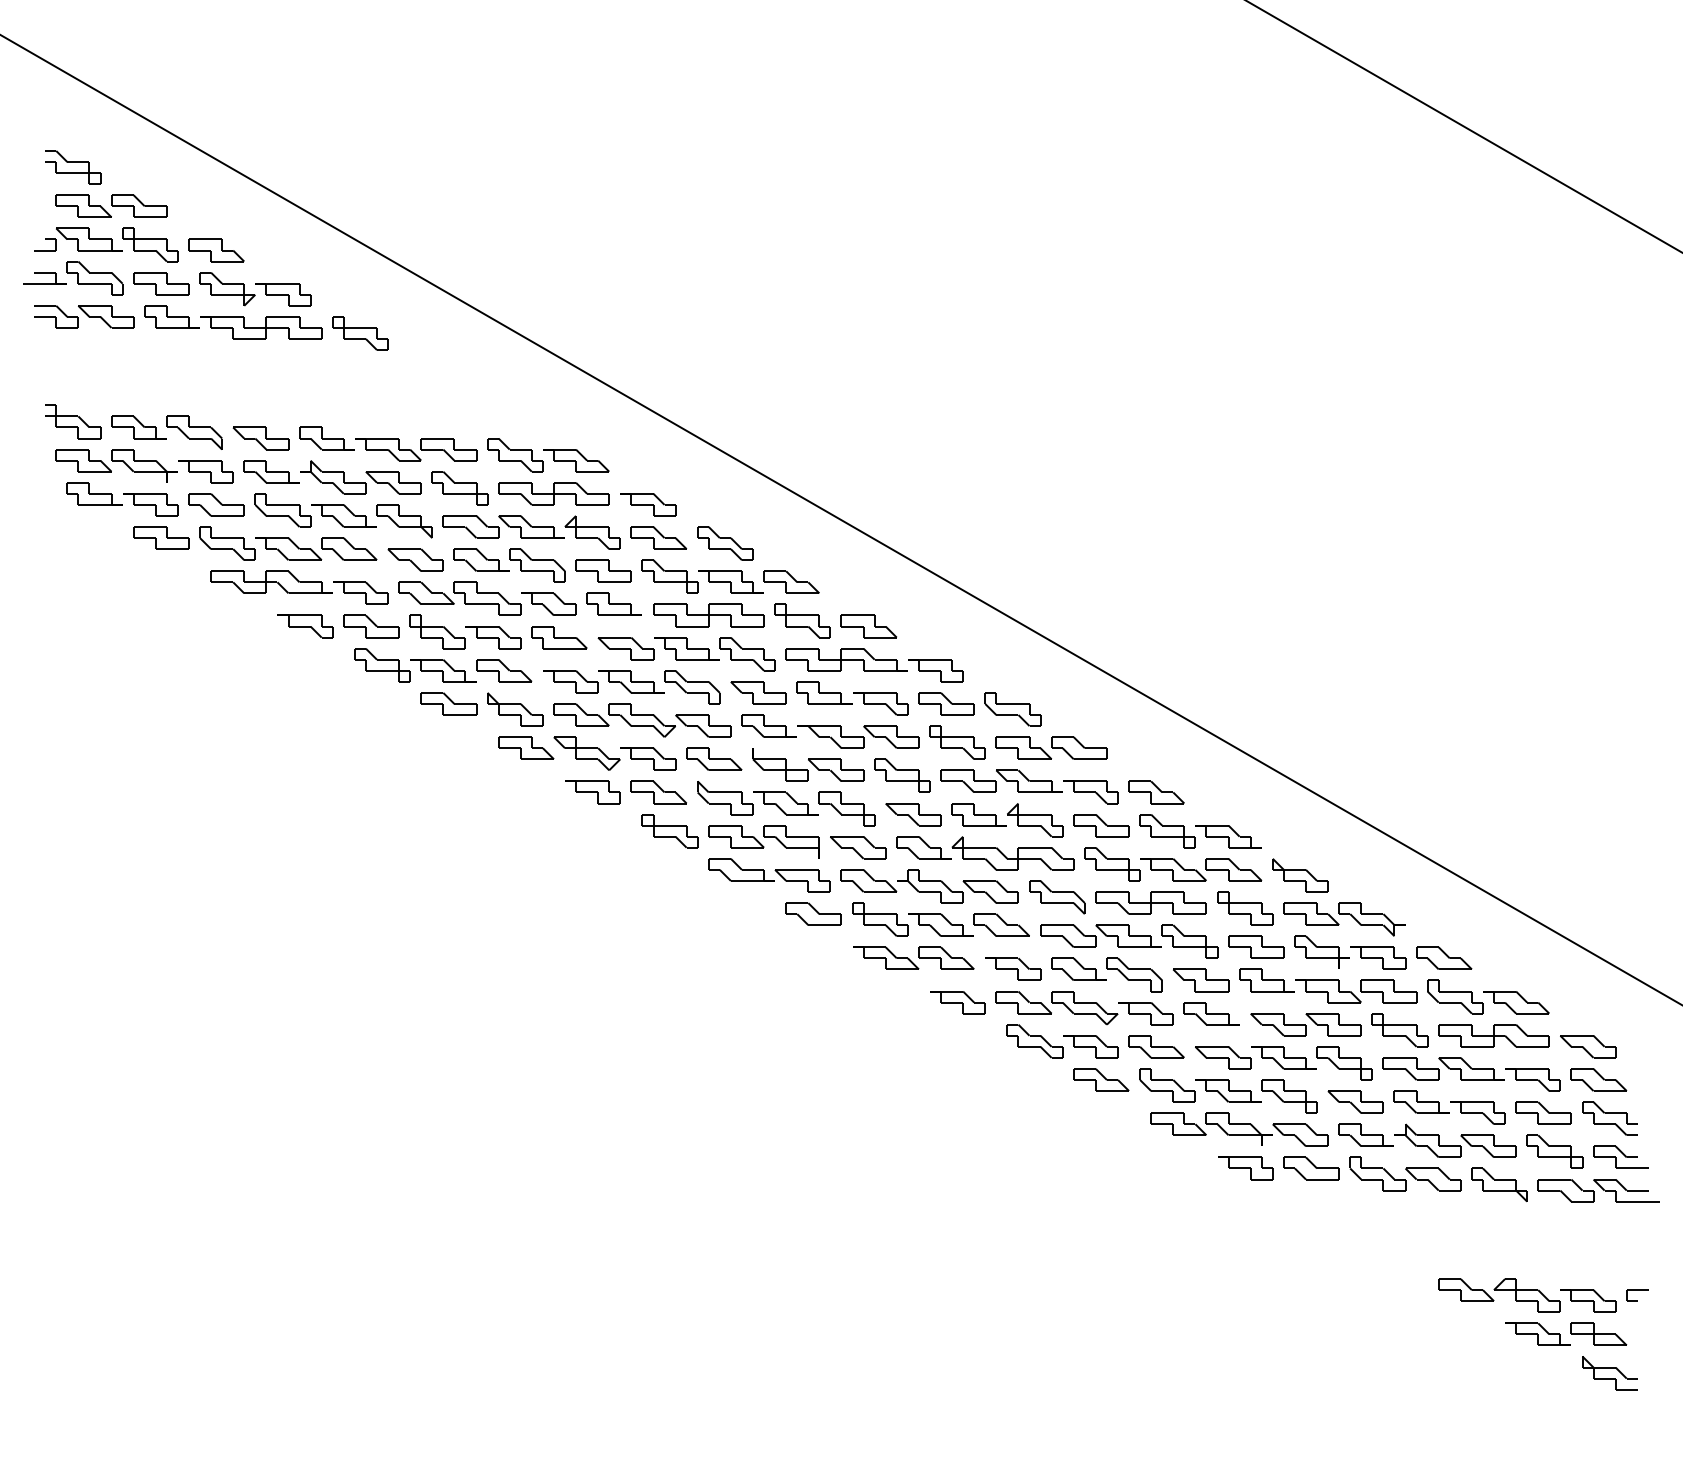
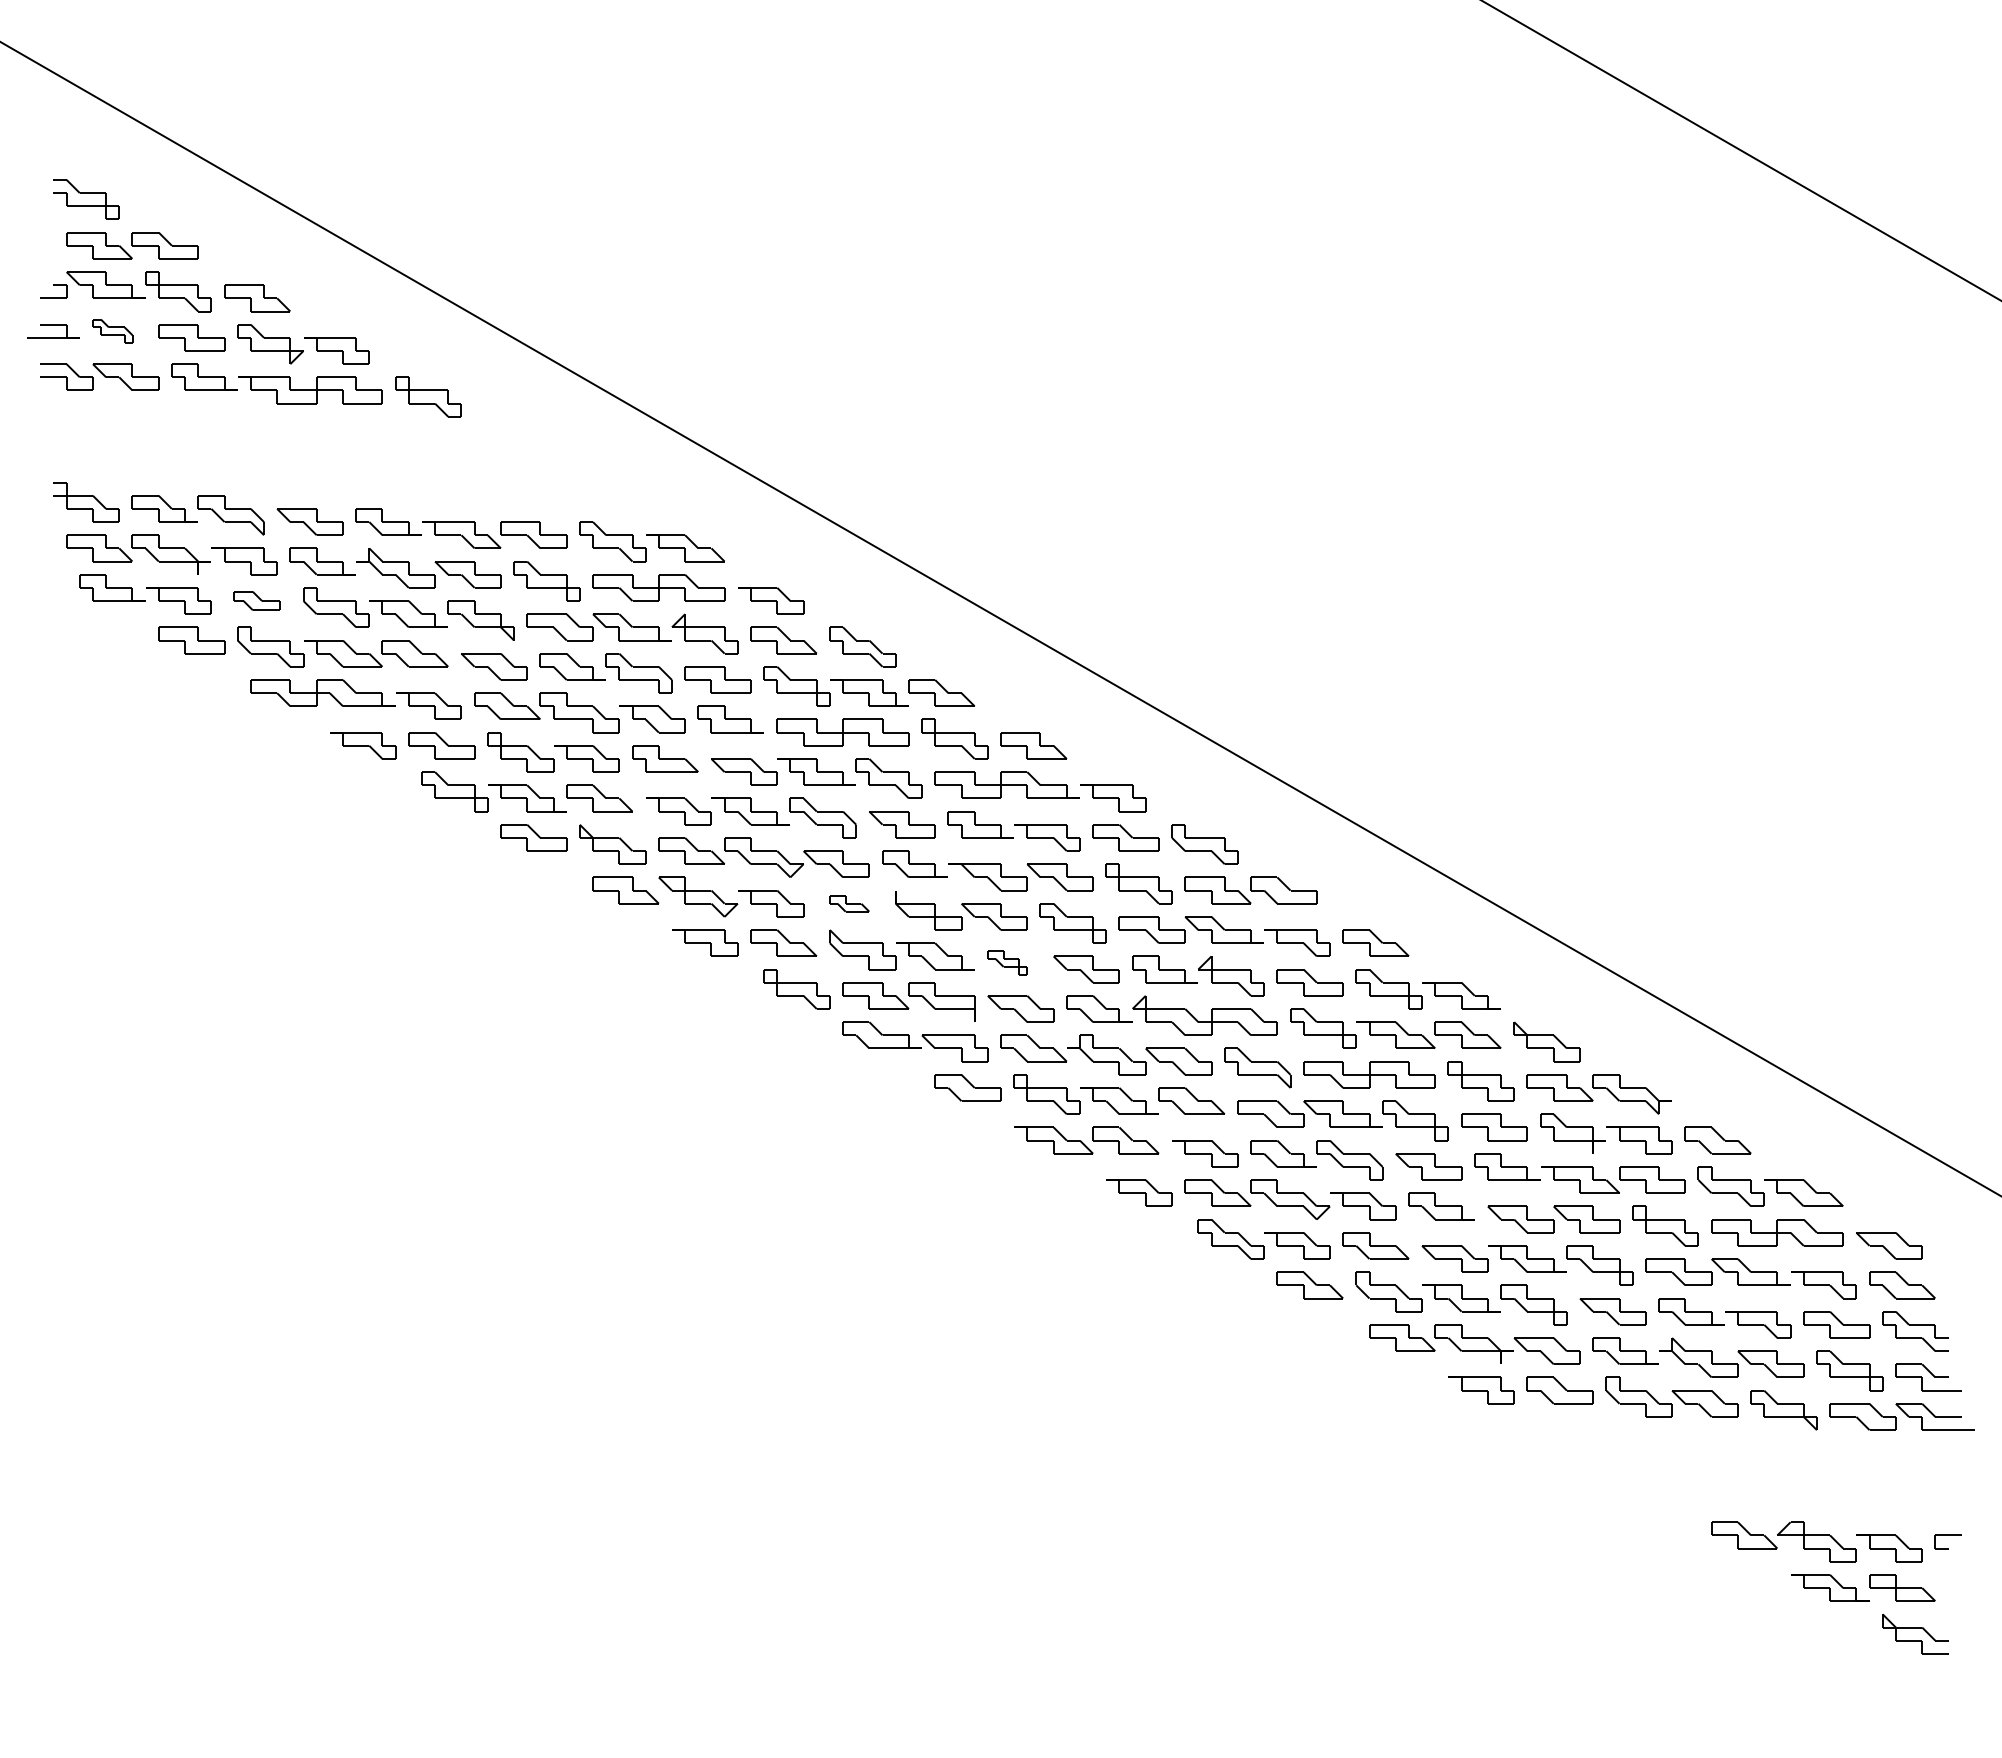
part: (94, 278) -> (112, 331), size x0.6
part: (216, 504) -> (257, 600), size x0.7
part: (714, 759) -> (849, 903), size x0.6
part: (846, 808) -> (1007, 962), size x0.6

